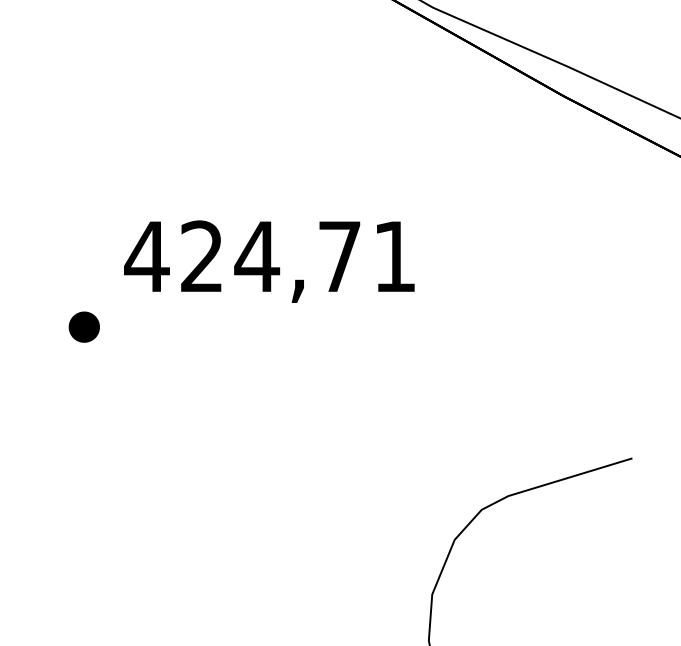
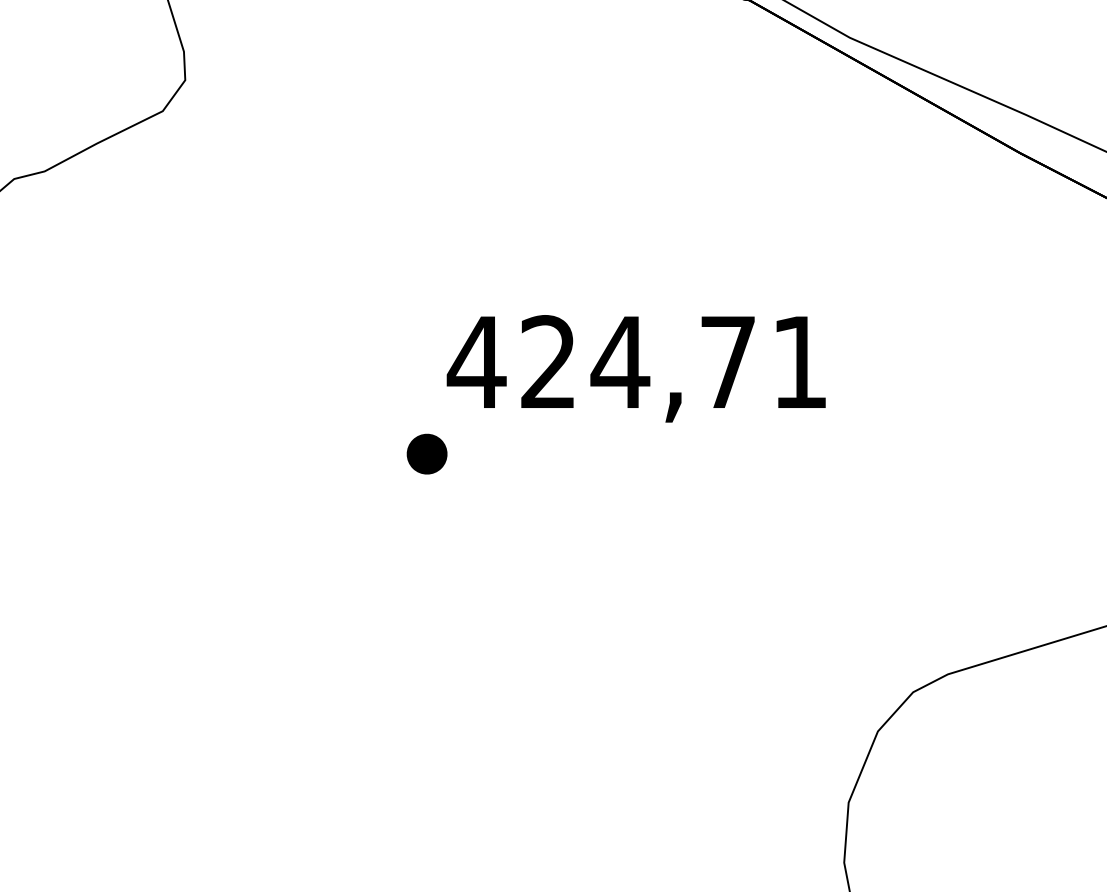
part: (83, 326) -> (426, 453), moved

